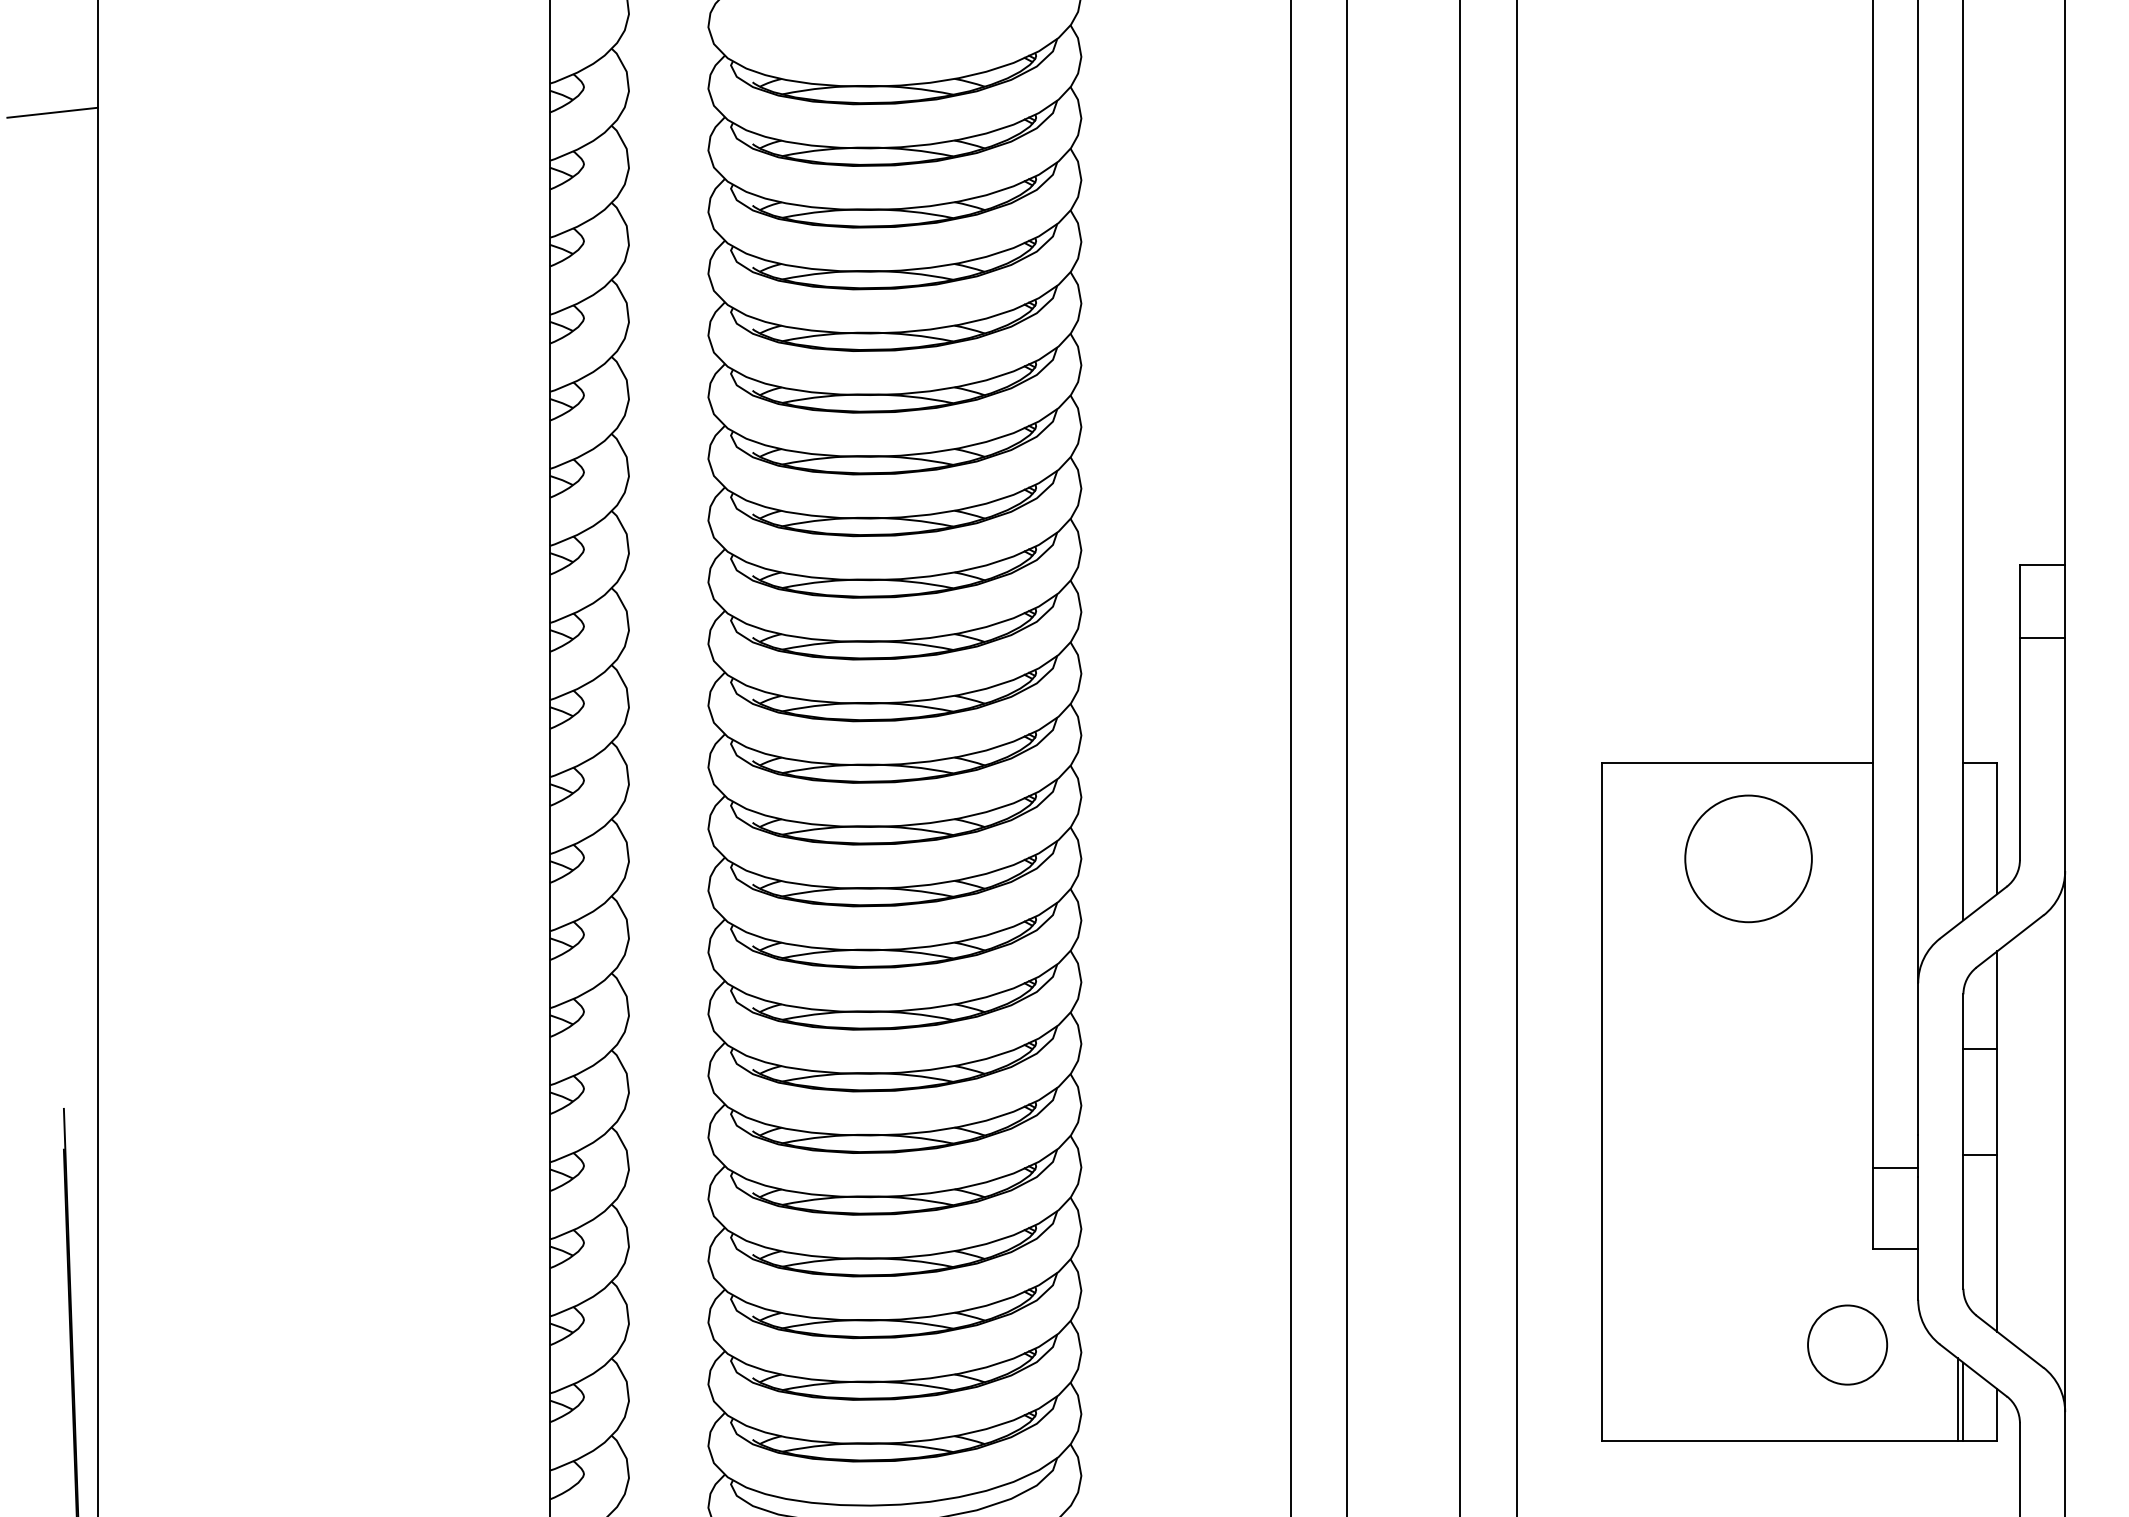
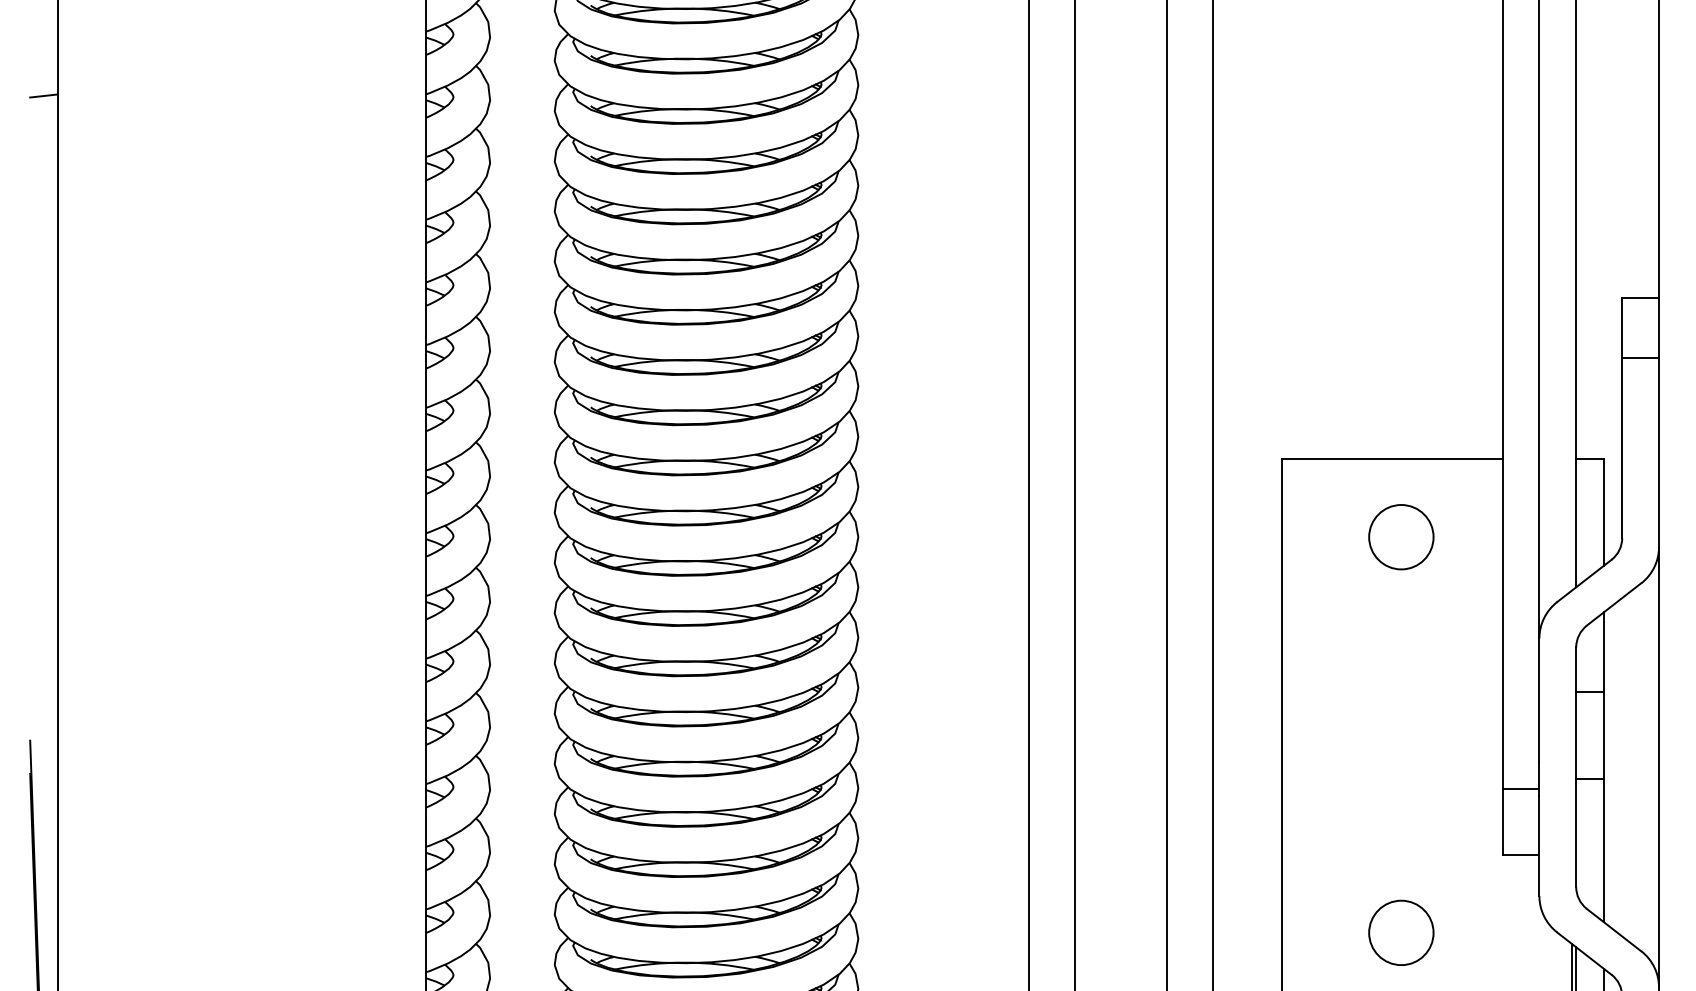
line: (80, 316) -> (43, 95), added
circle: (1748, 858) -> (1401, 536), size x0.62
circle: (1847, 1344) -> (1401, 932), moved

